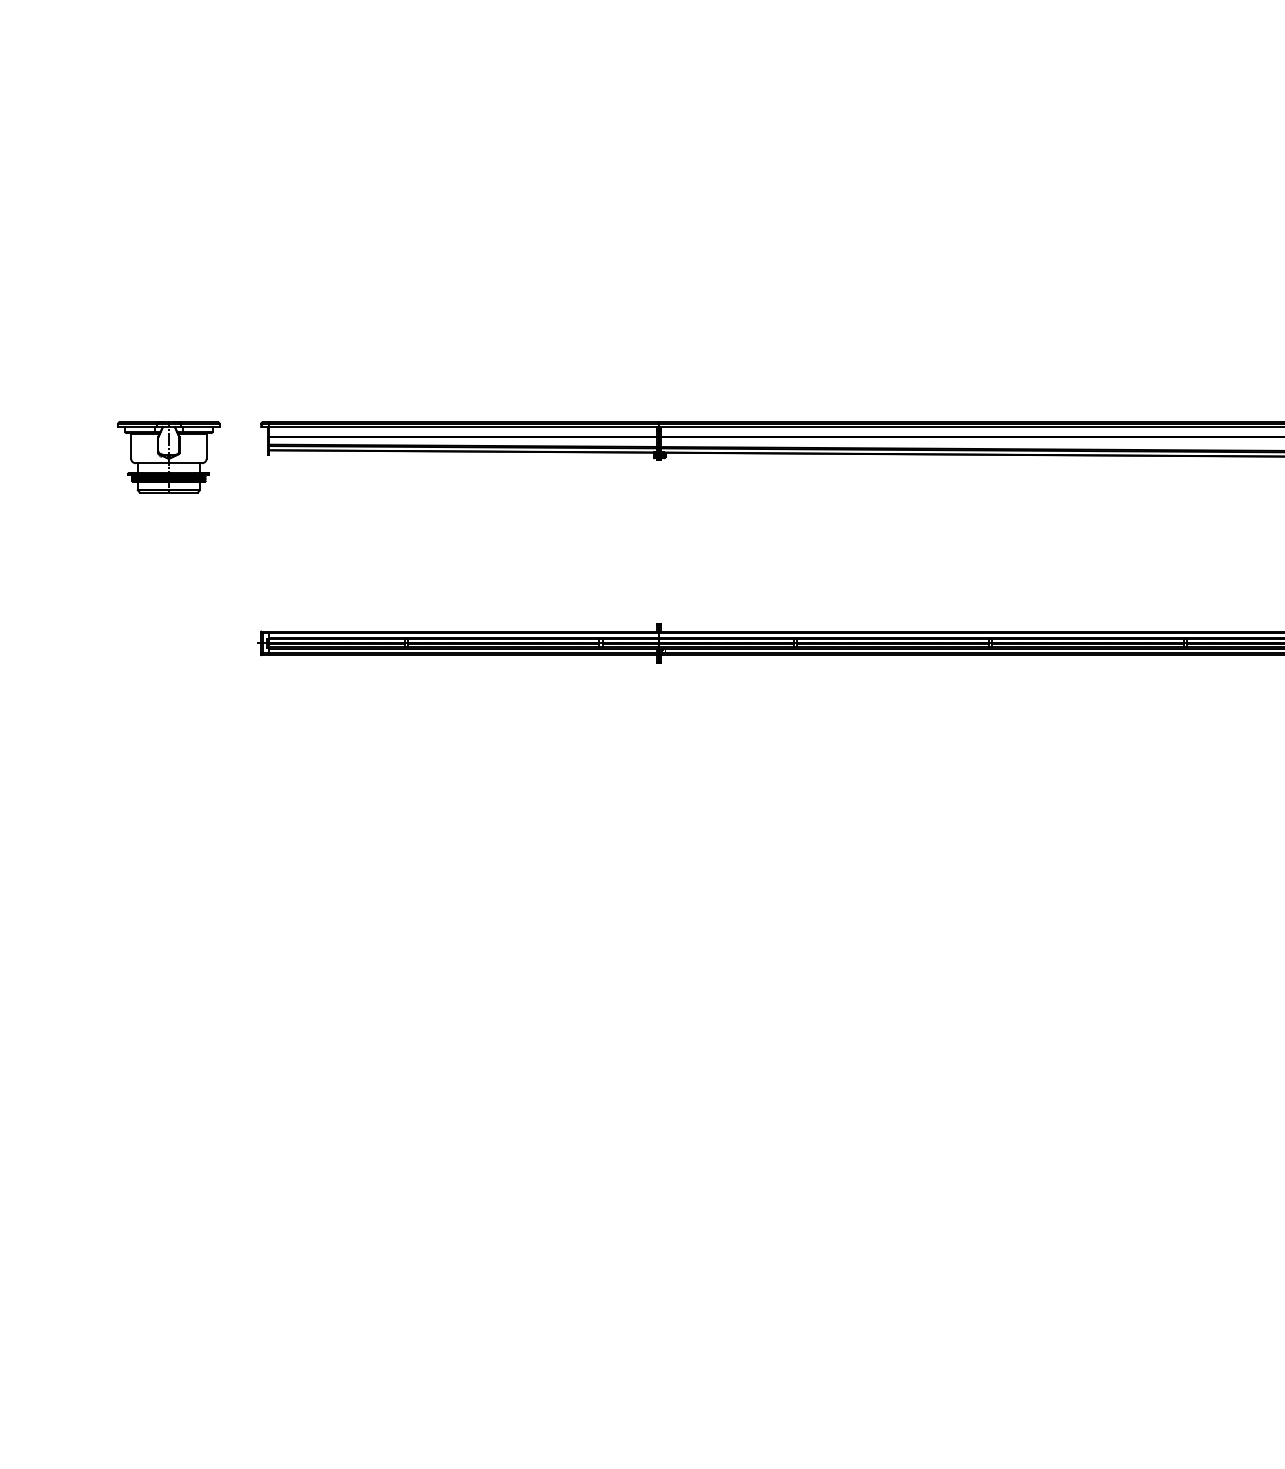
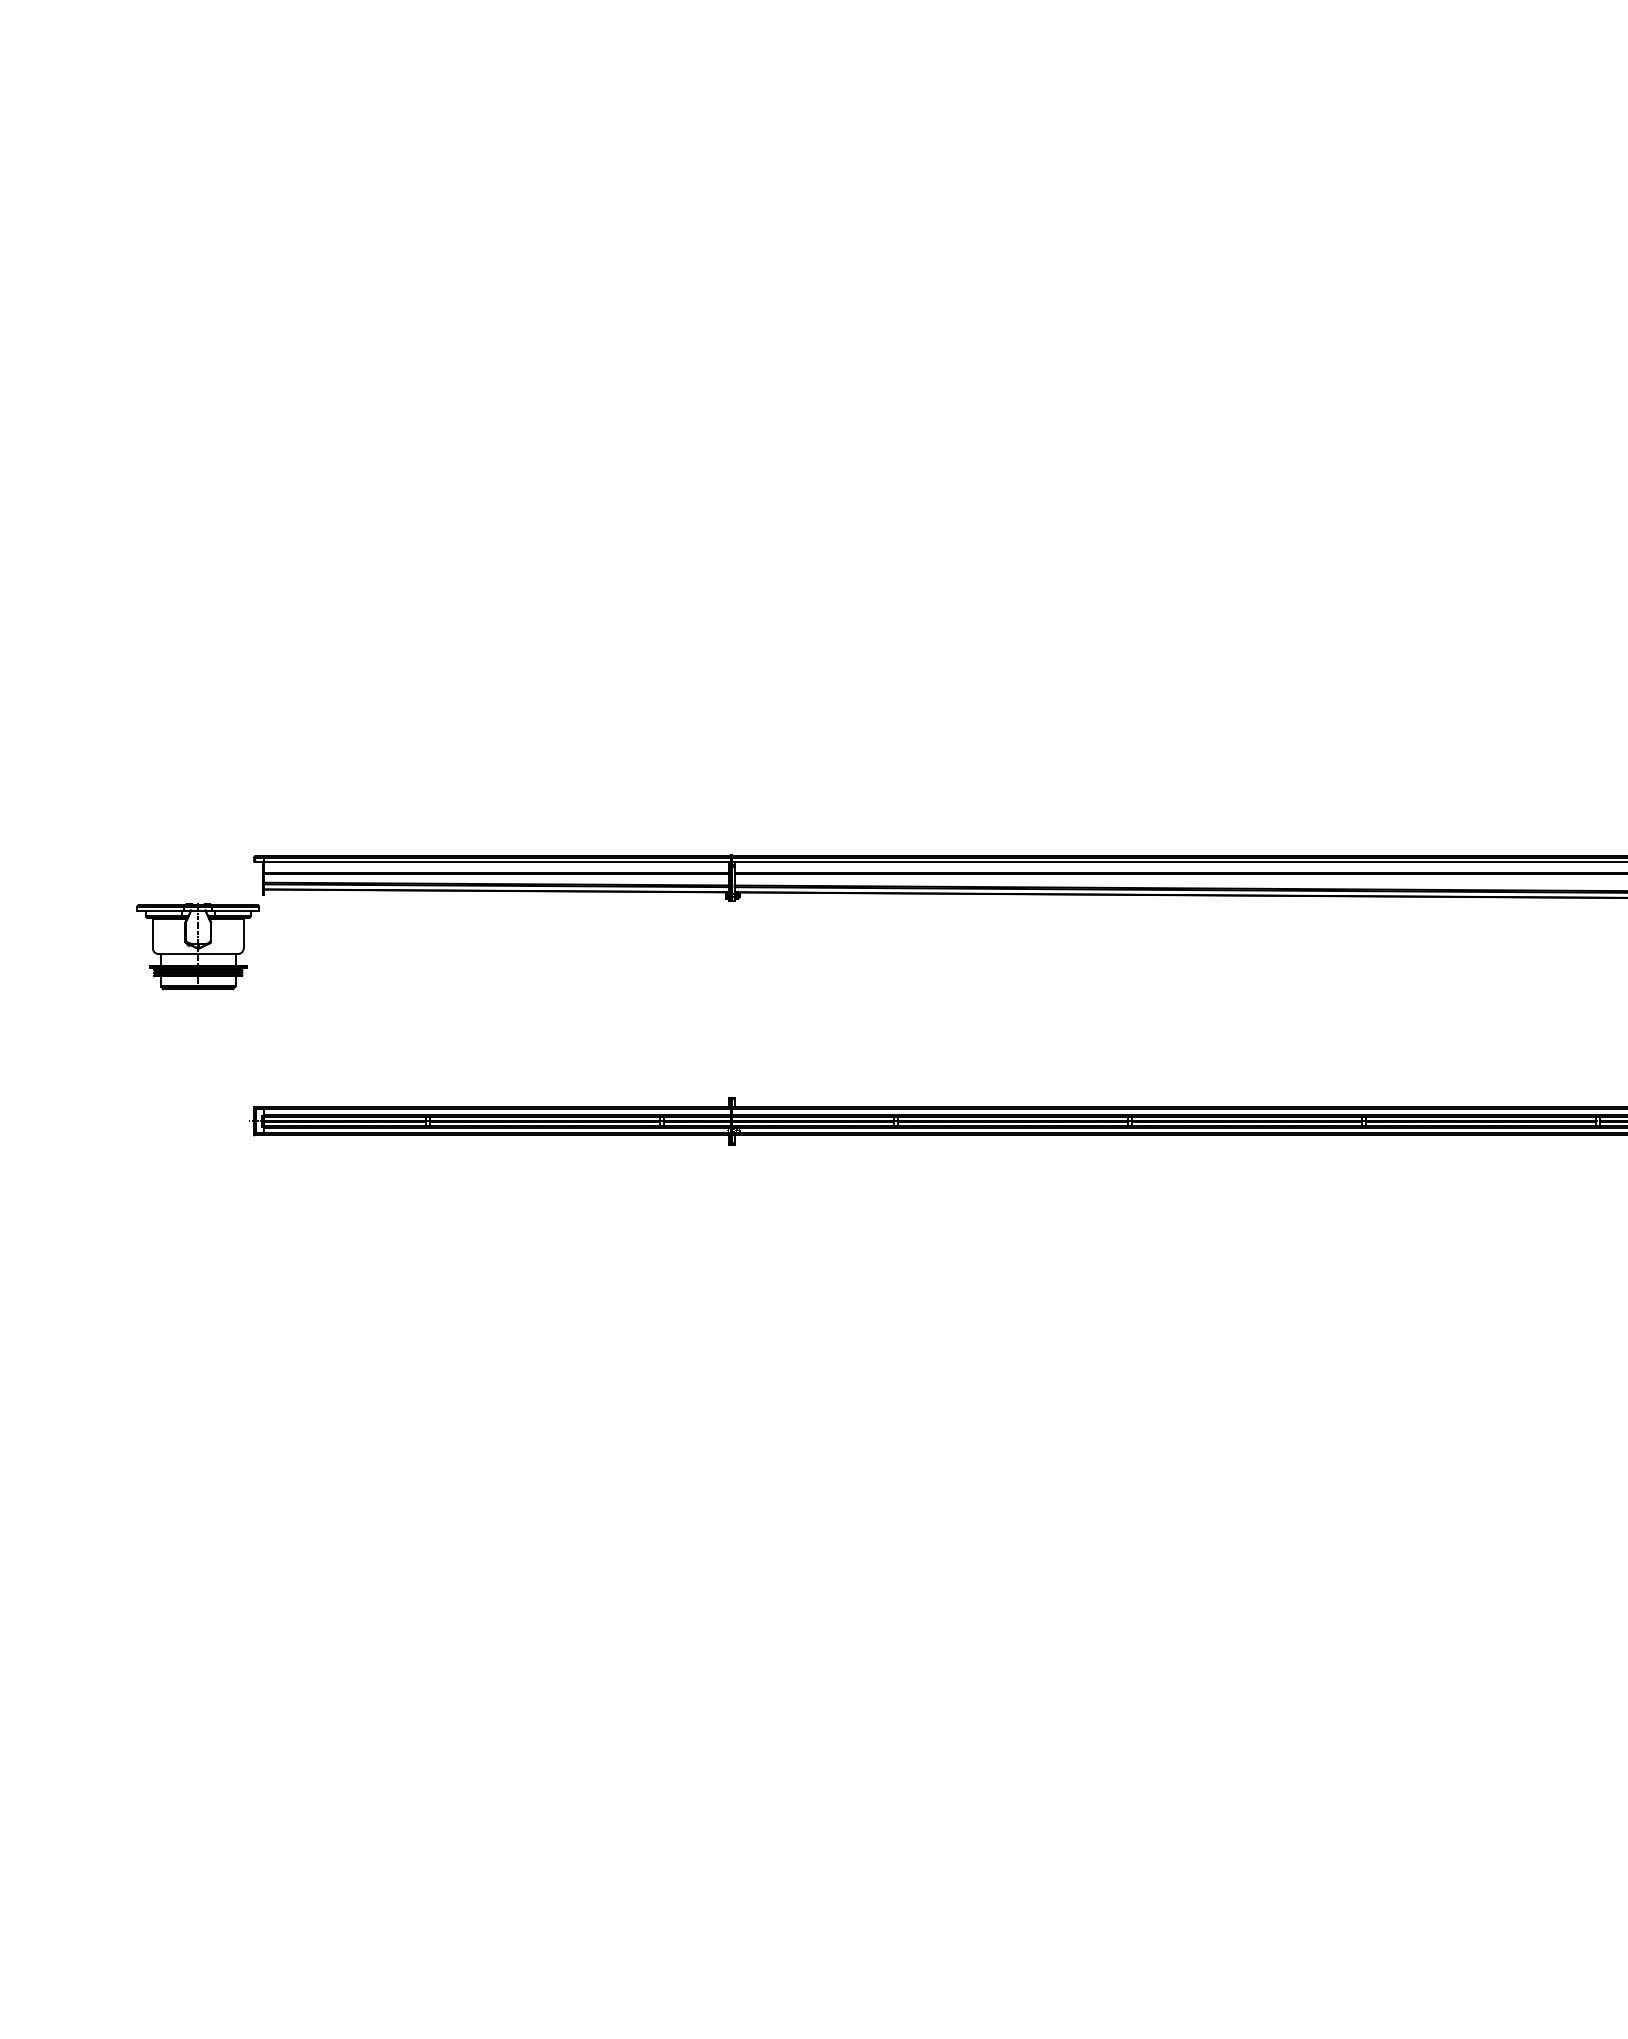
part: (168, 456) -> (197, 946), moved

